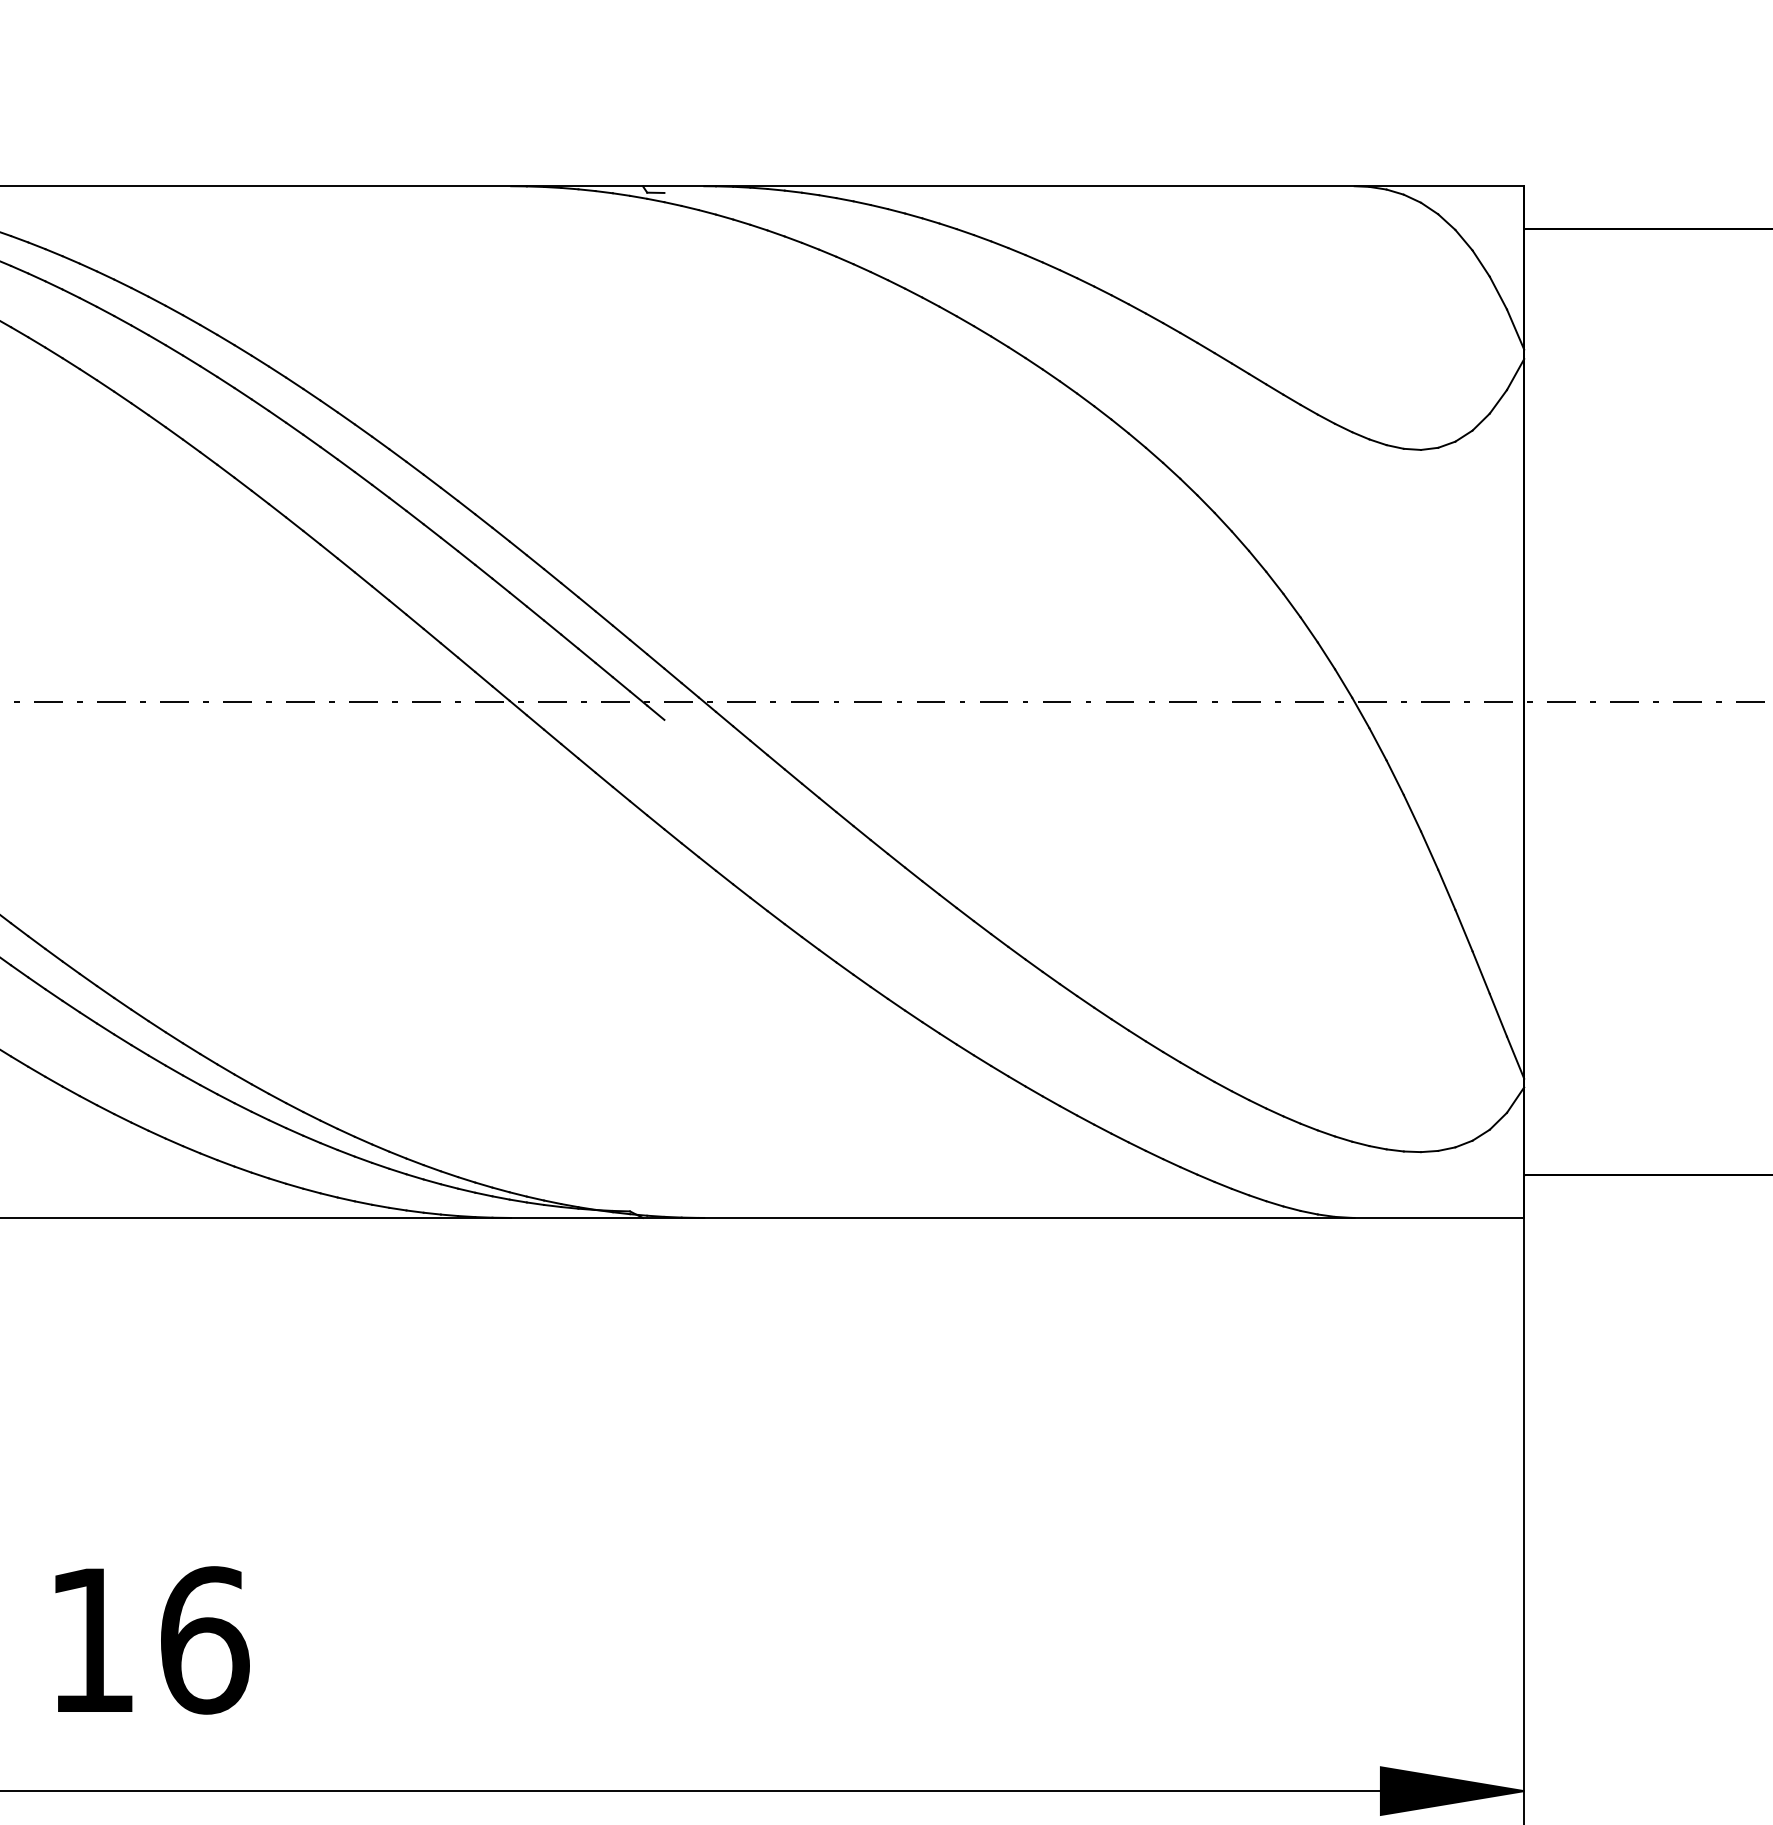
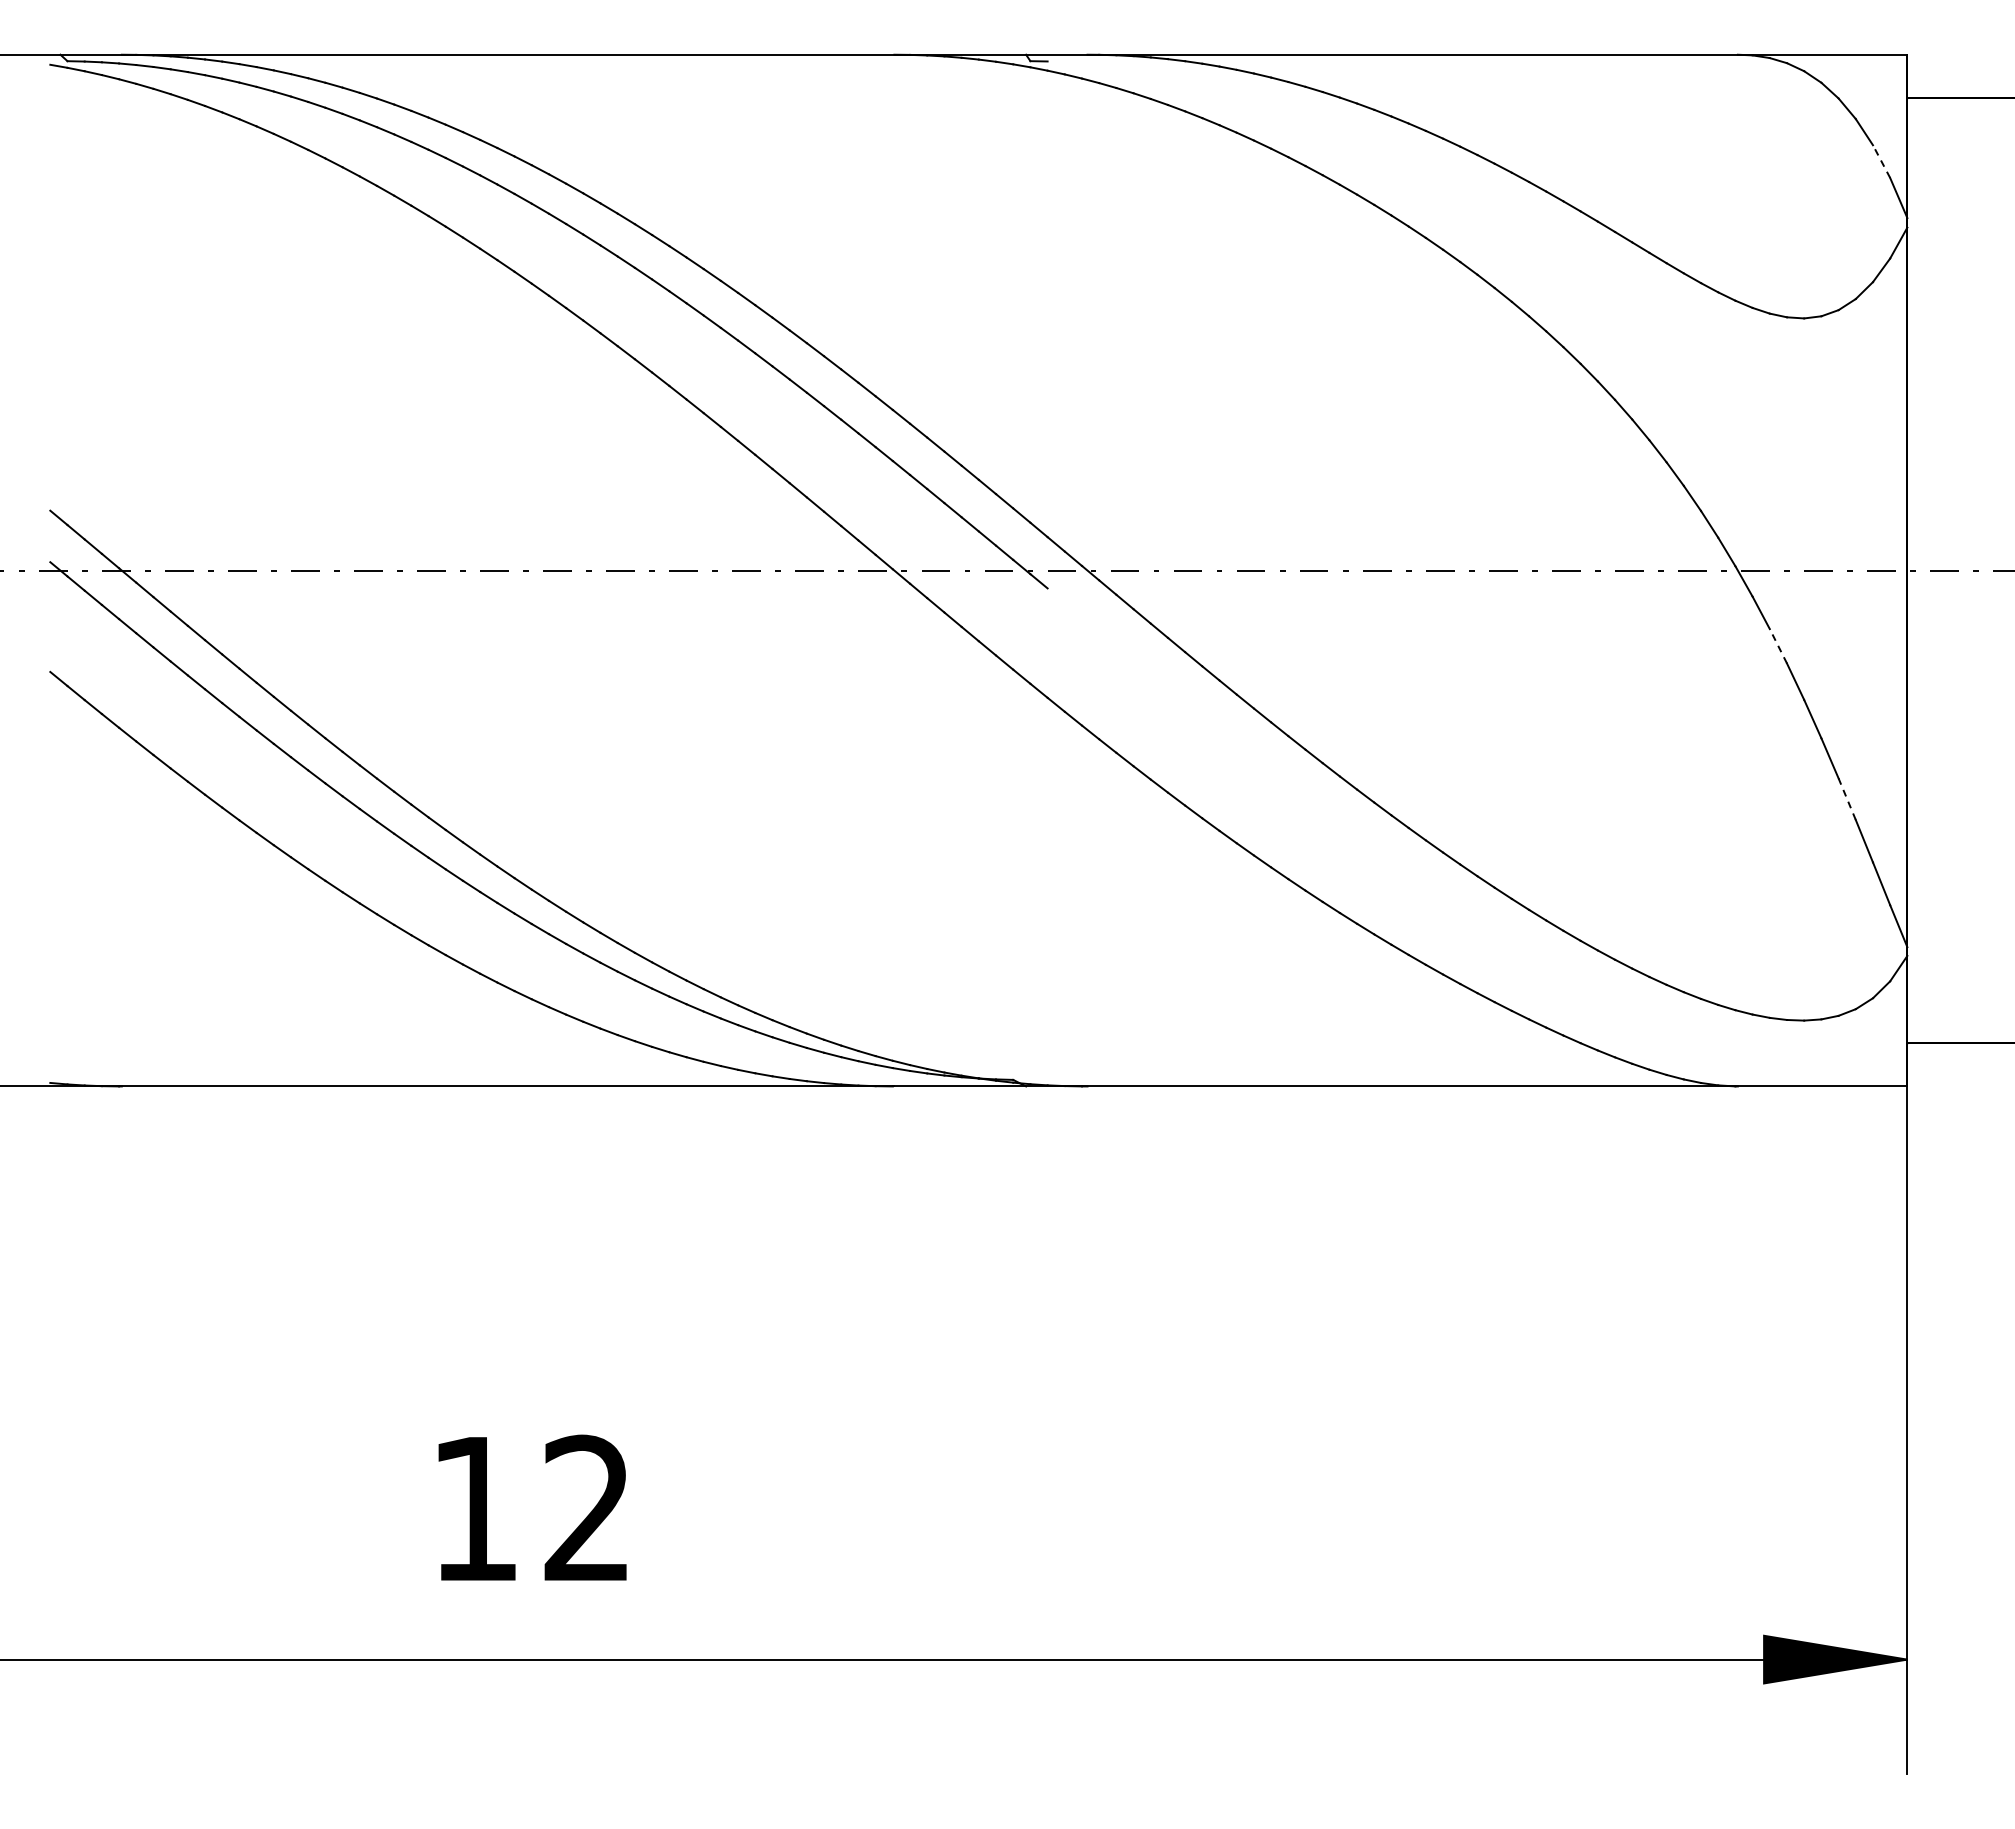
line: (1498, 293) -> (1881, 161), solid -> dashed
line: (1395, 777) -> (1778, 645), solid -> dashed
line: (1464, 930) -> (1847, 798), solid -> dashed
text: (205, 1640) -> (588, 1508), 16 -> 12

